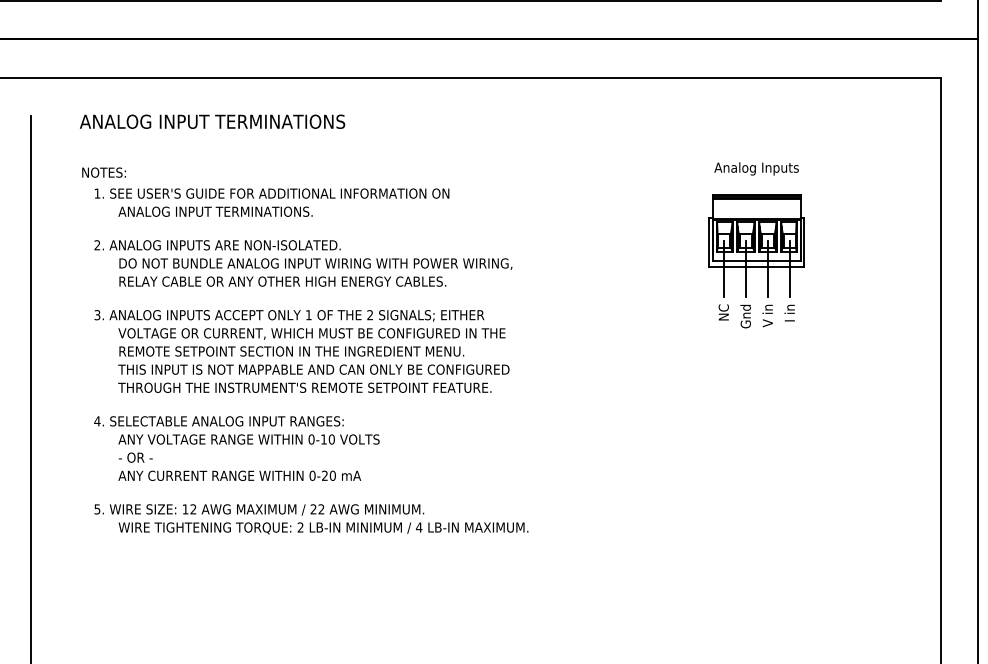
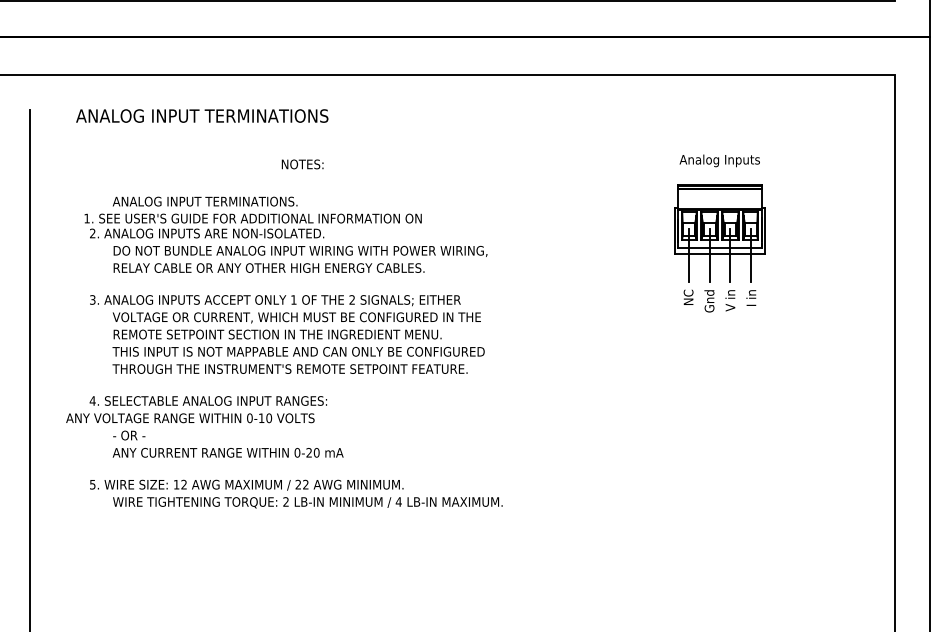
text: (103, 172) -> (302, 164), moved
text: (272, 193) -> (253, 218), moved
text: (248, 439) -> (189, 418), moved

